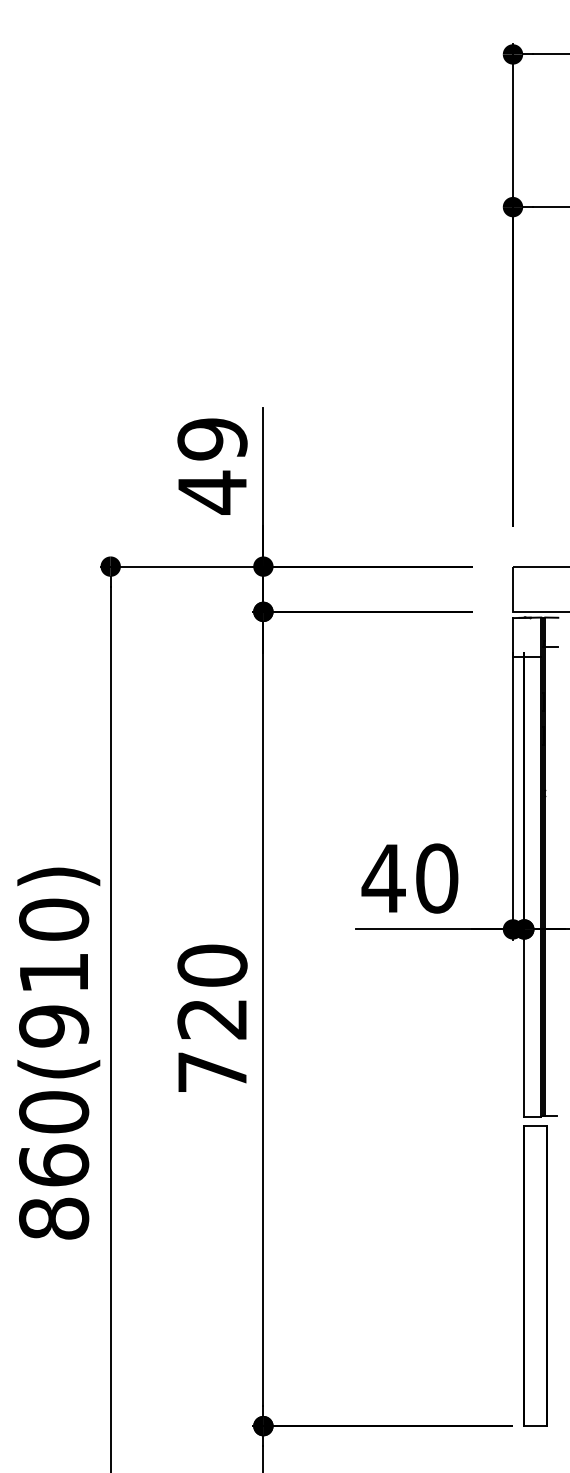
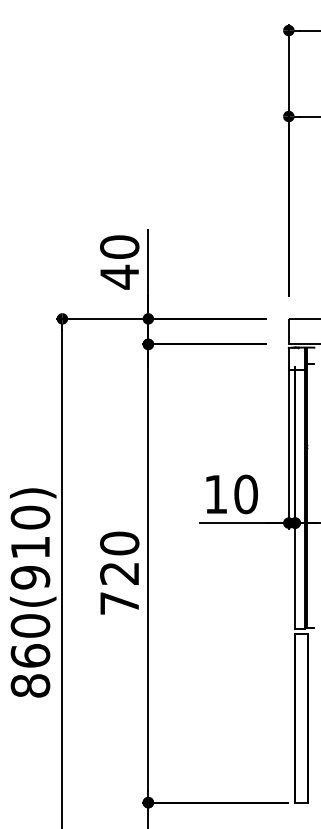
text: (212, 439) -> (119, 247), 49 -> 40
text: (382, 878) -> (215, 494), 40 -> 10

